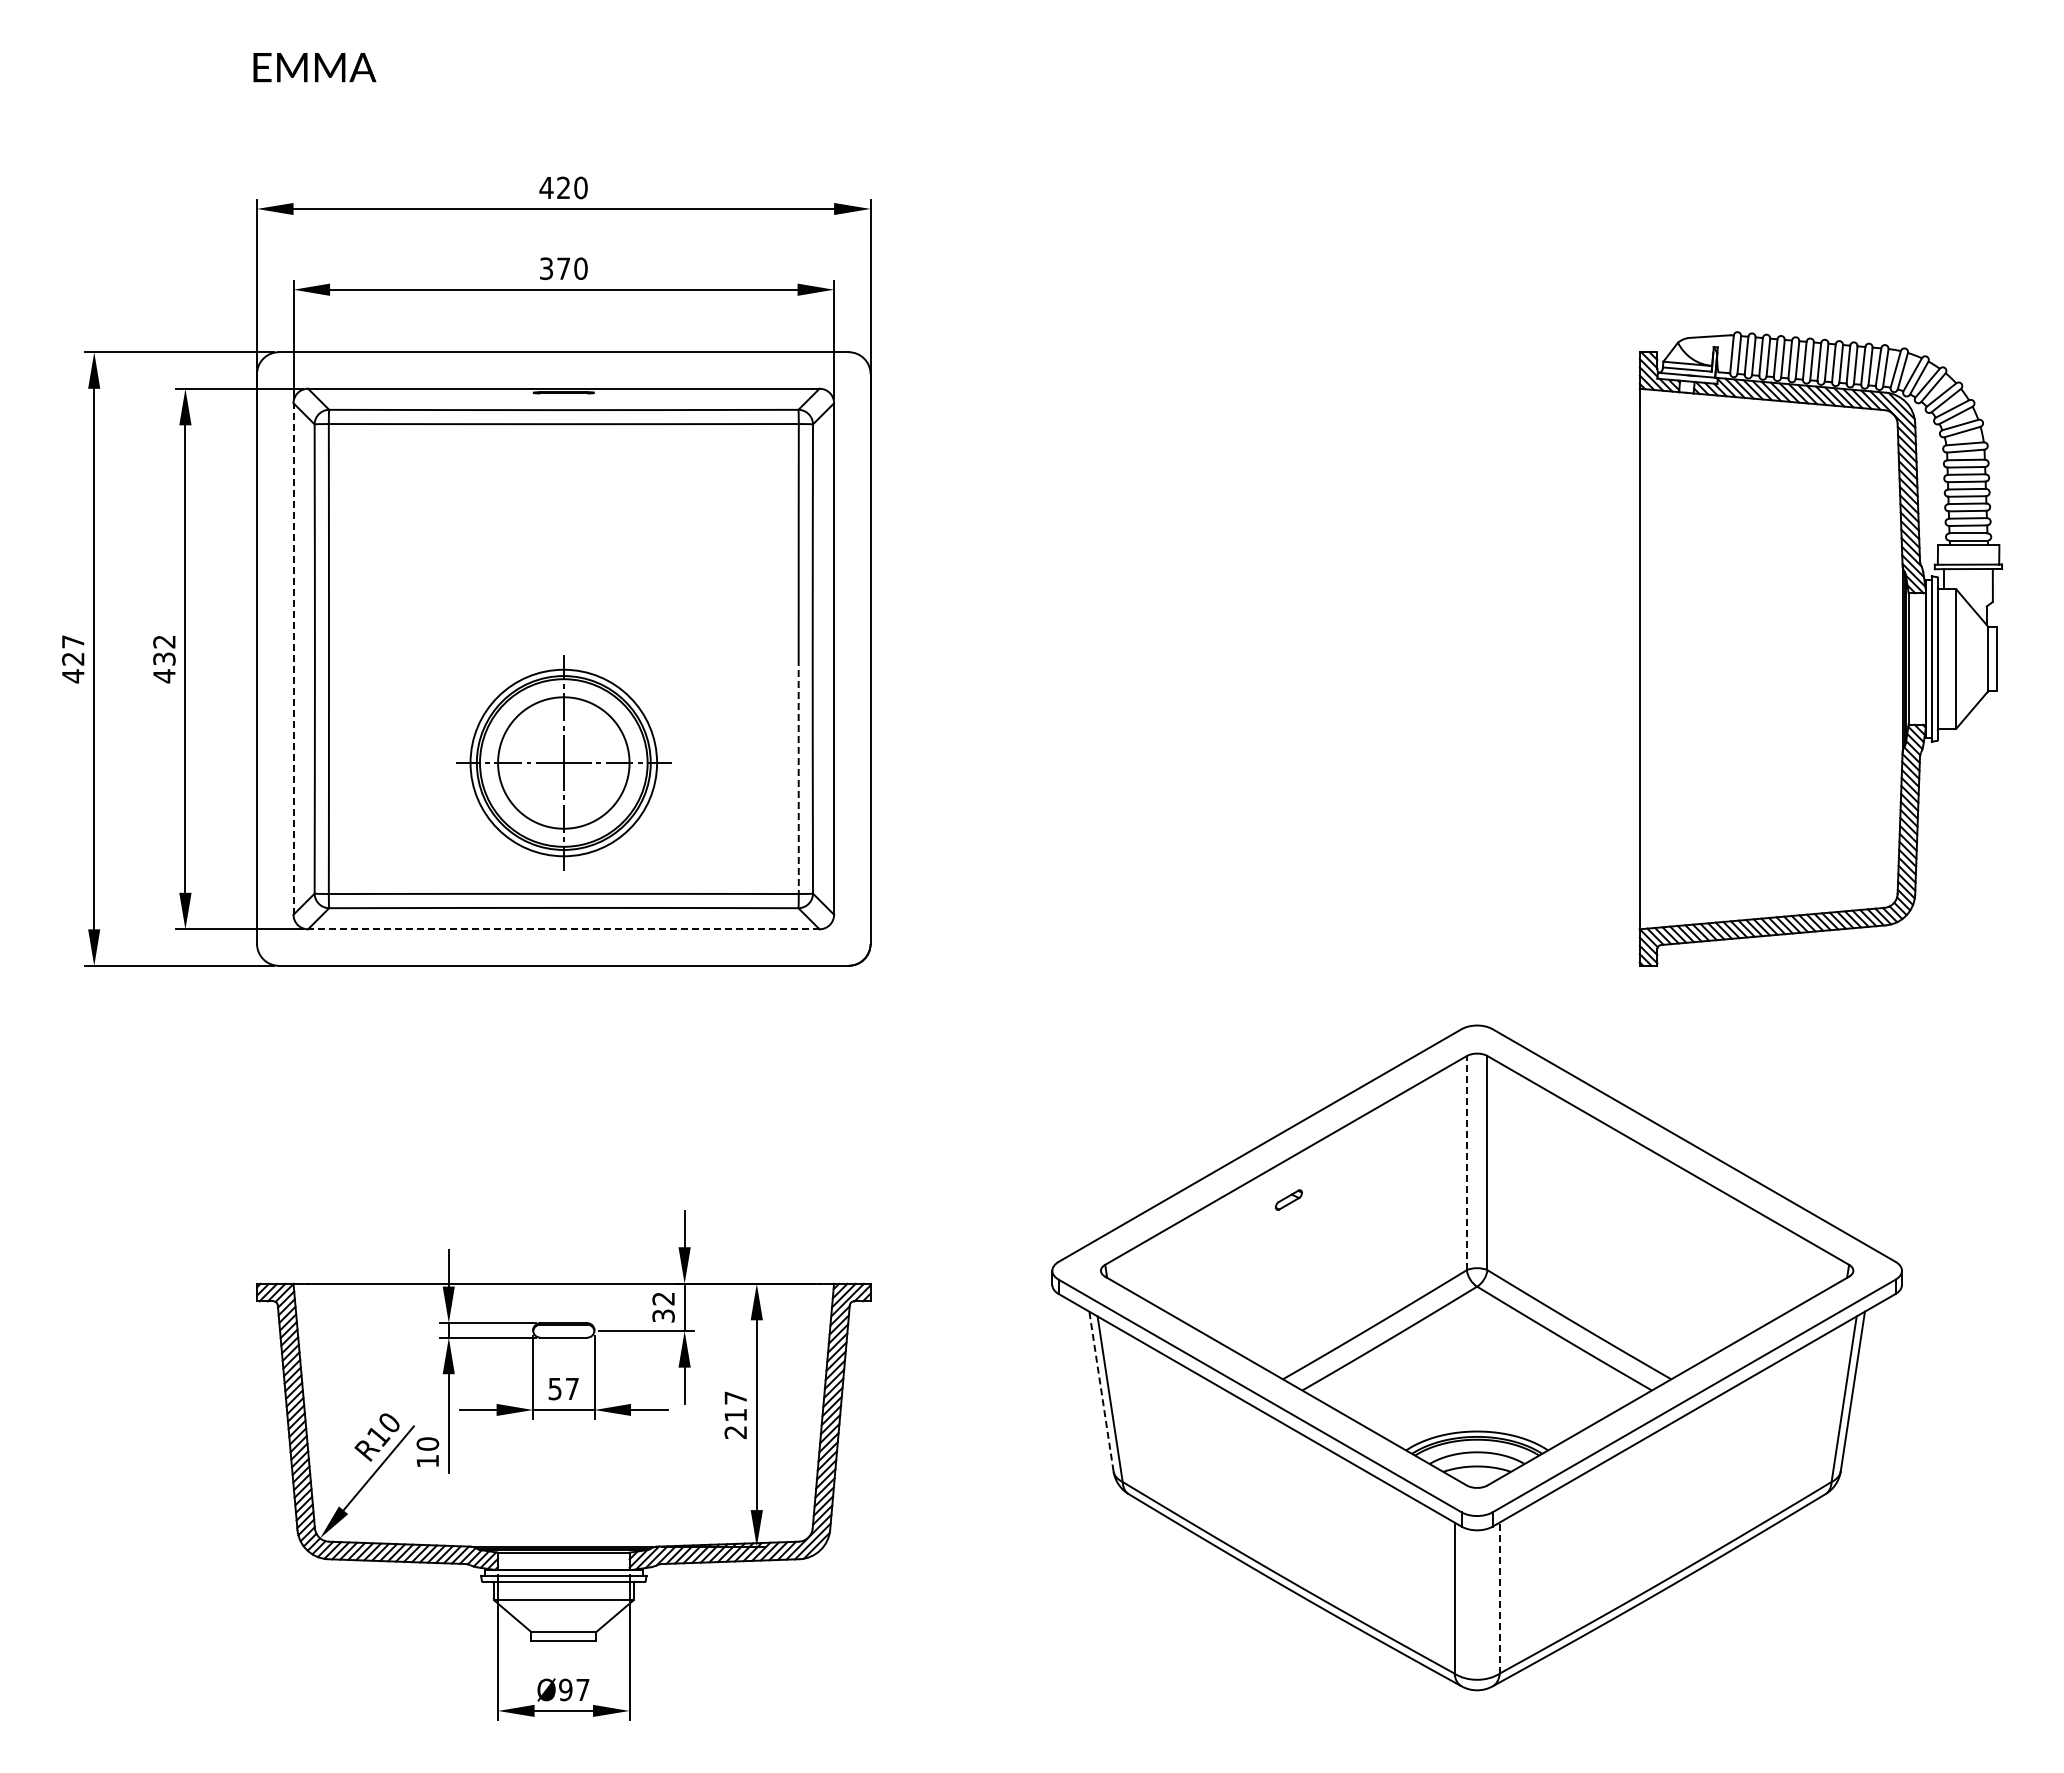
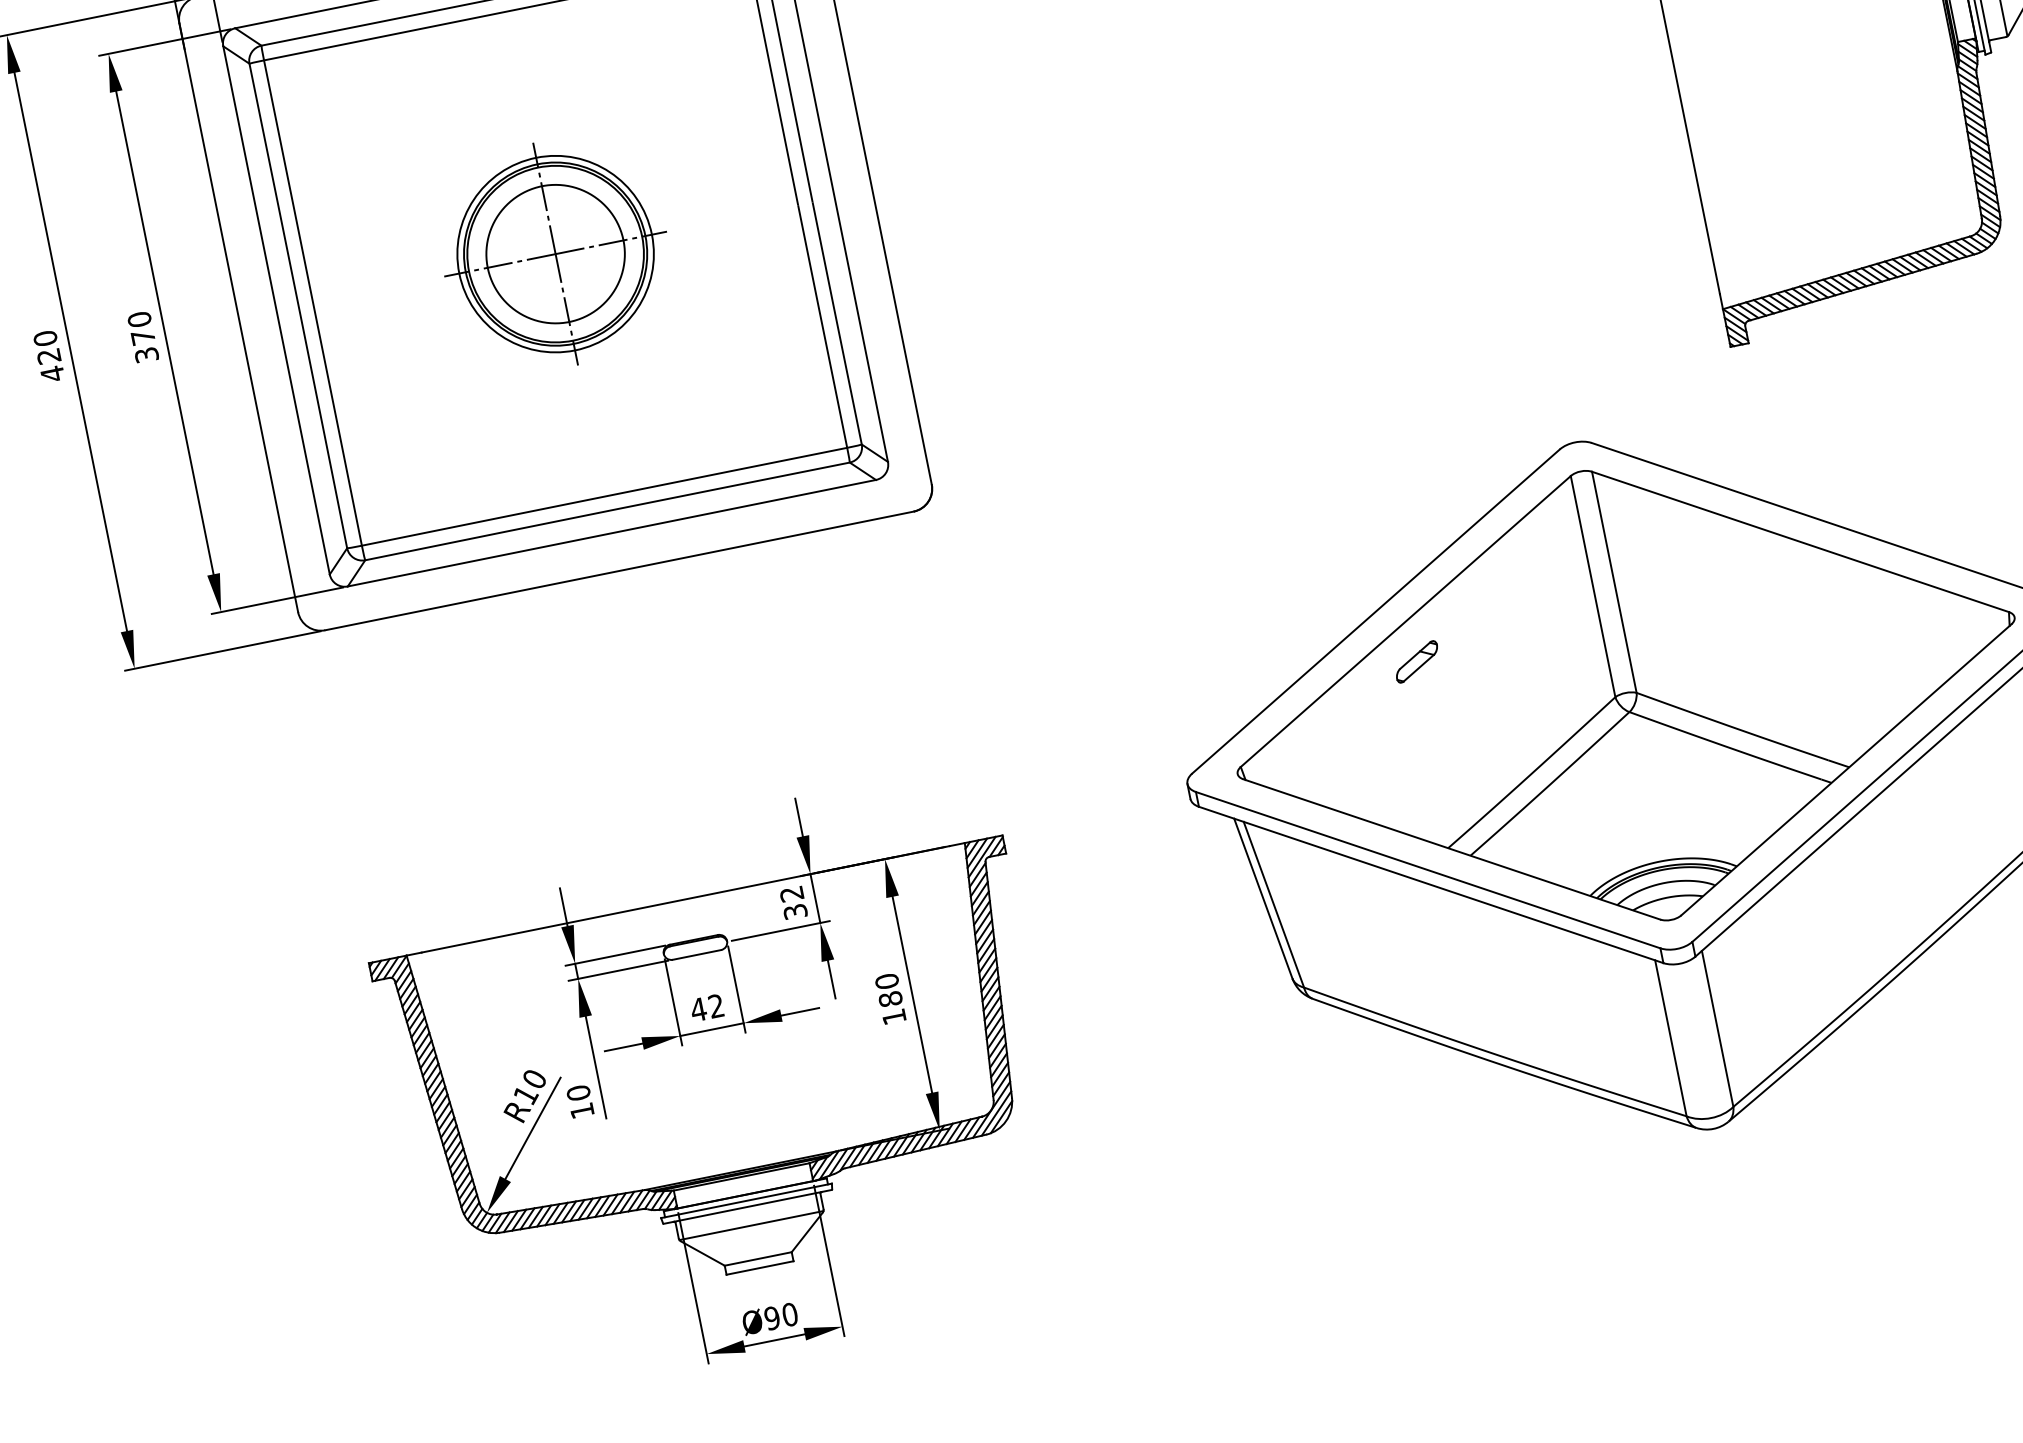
text: (73, 641) -> (45, 338), 427 -> 420
text: (164, 659) -> (143, 337), 432 -> 370
line: (293, 659) -> (276, 310), dashed -> solid
part: (563, 762) -> (555, 253), moved
line: (798, 776) -> (822, 326), dashed -> solid
line: (563, 929) -> (611, 533), dashed -> solid
line: (1466, 1162) -> (1592, 586), dashed -> solid
part: (1288, 1199) -> (1416, 661), size x1.67
text: (563, 1388) -> (707, 1007), 57 -> 42
line: (1101, 1391) -> (1263, 898), dashed -> solid
text: (735, 1415) -> (890, 999), 217 -> 180
line: (1499, 1598) -> (1717, 1029), dashed -> solid
text: (582, 1689) -> (789, 1314), Ø97 -> Ø90

